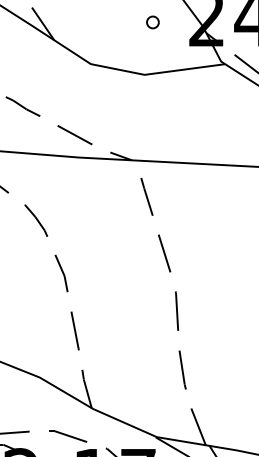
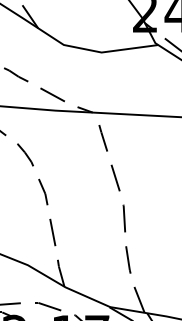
part: (152, 22) -> (107, 15), removed

